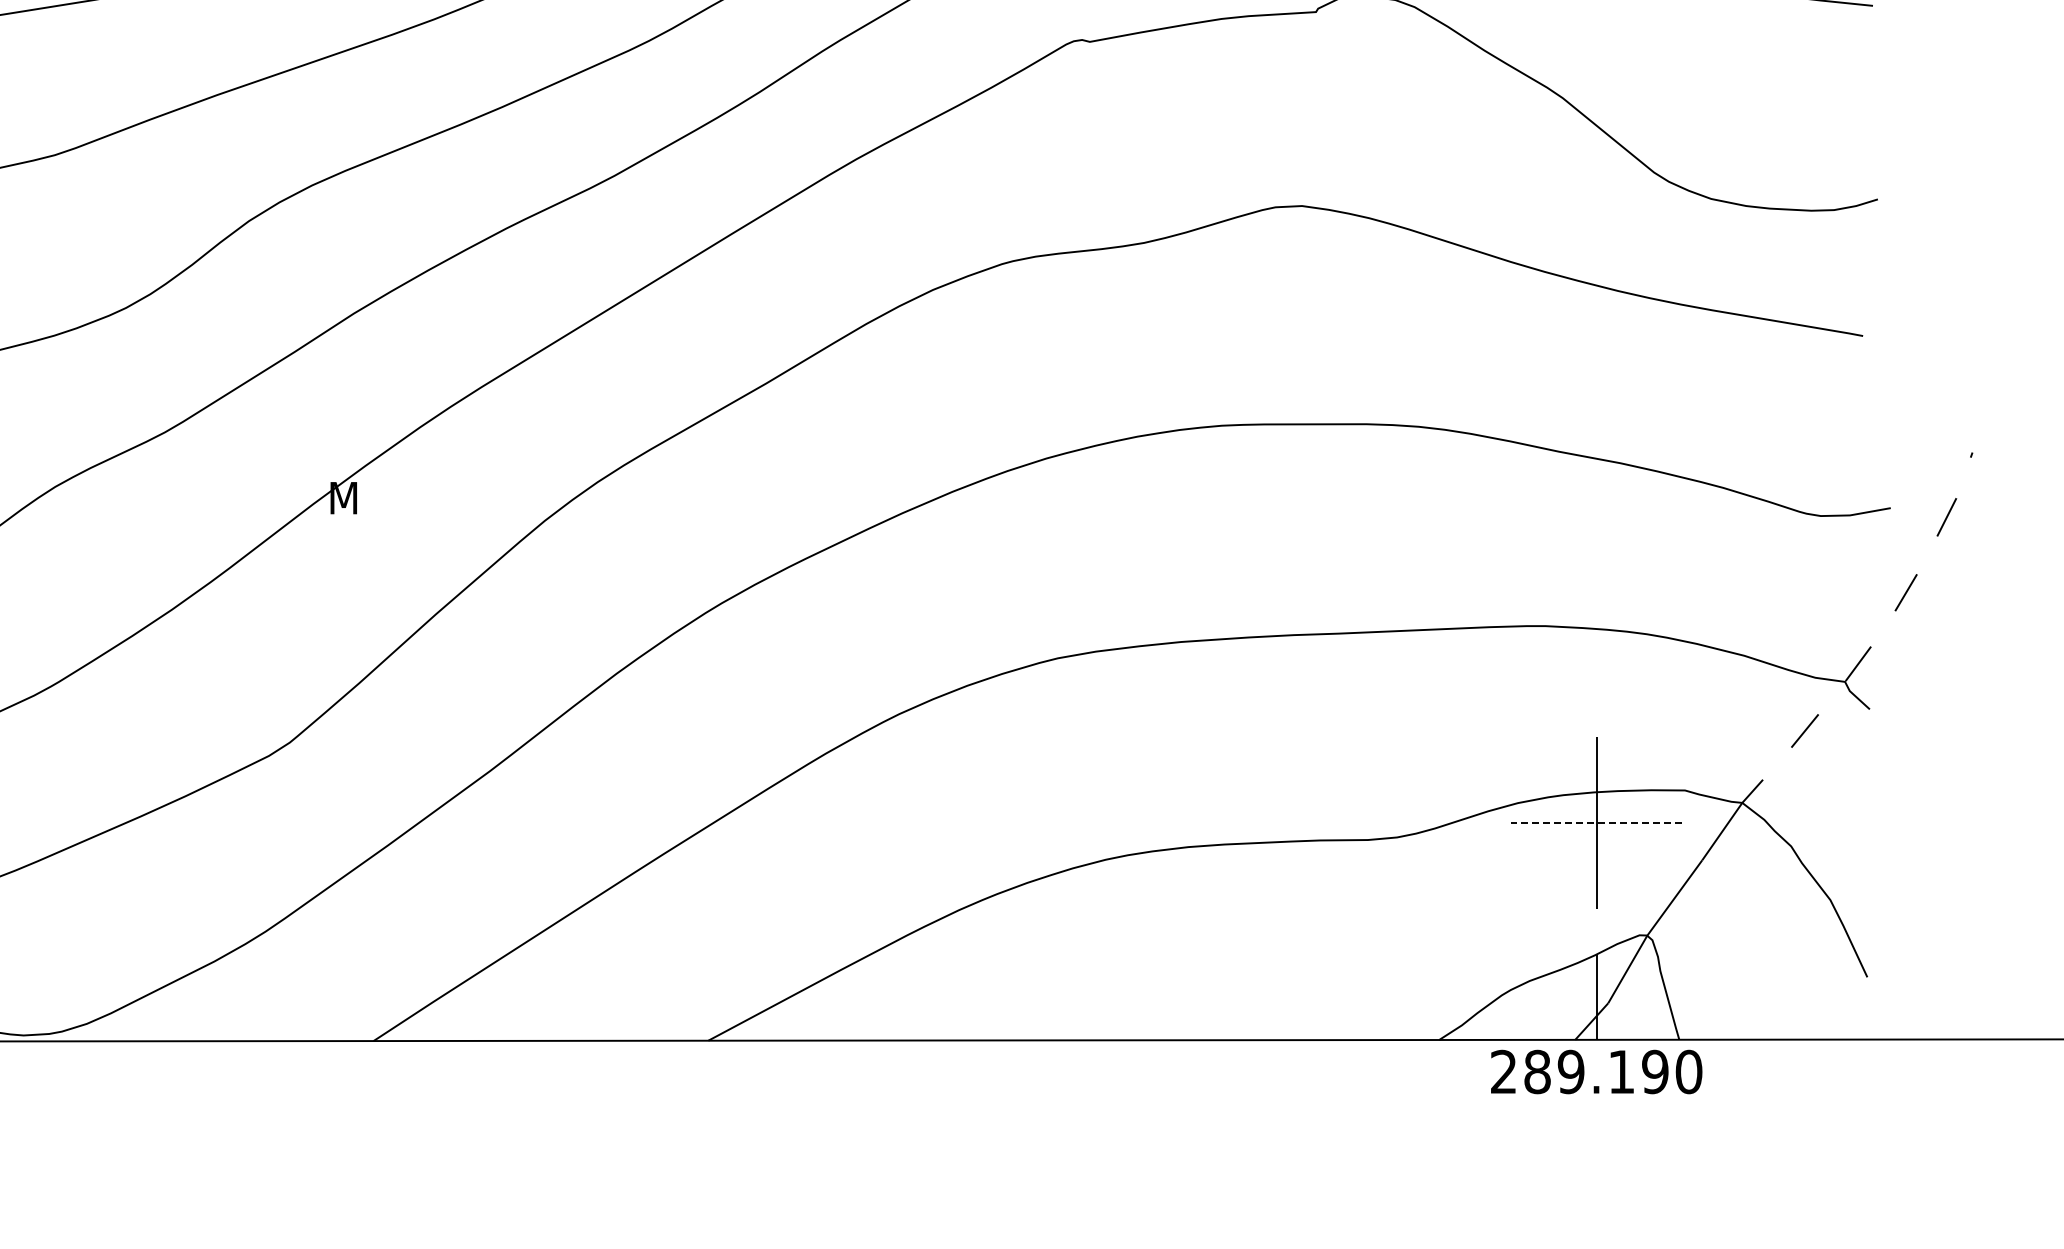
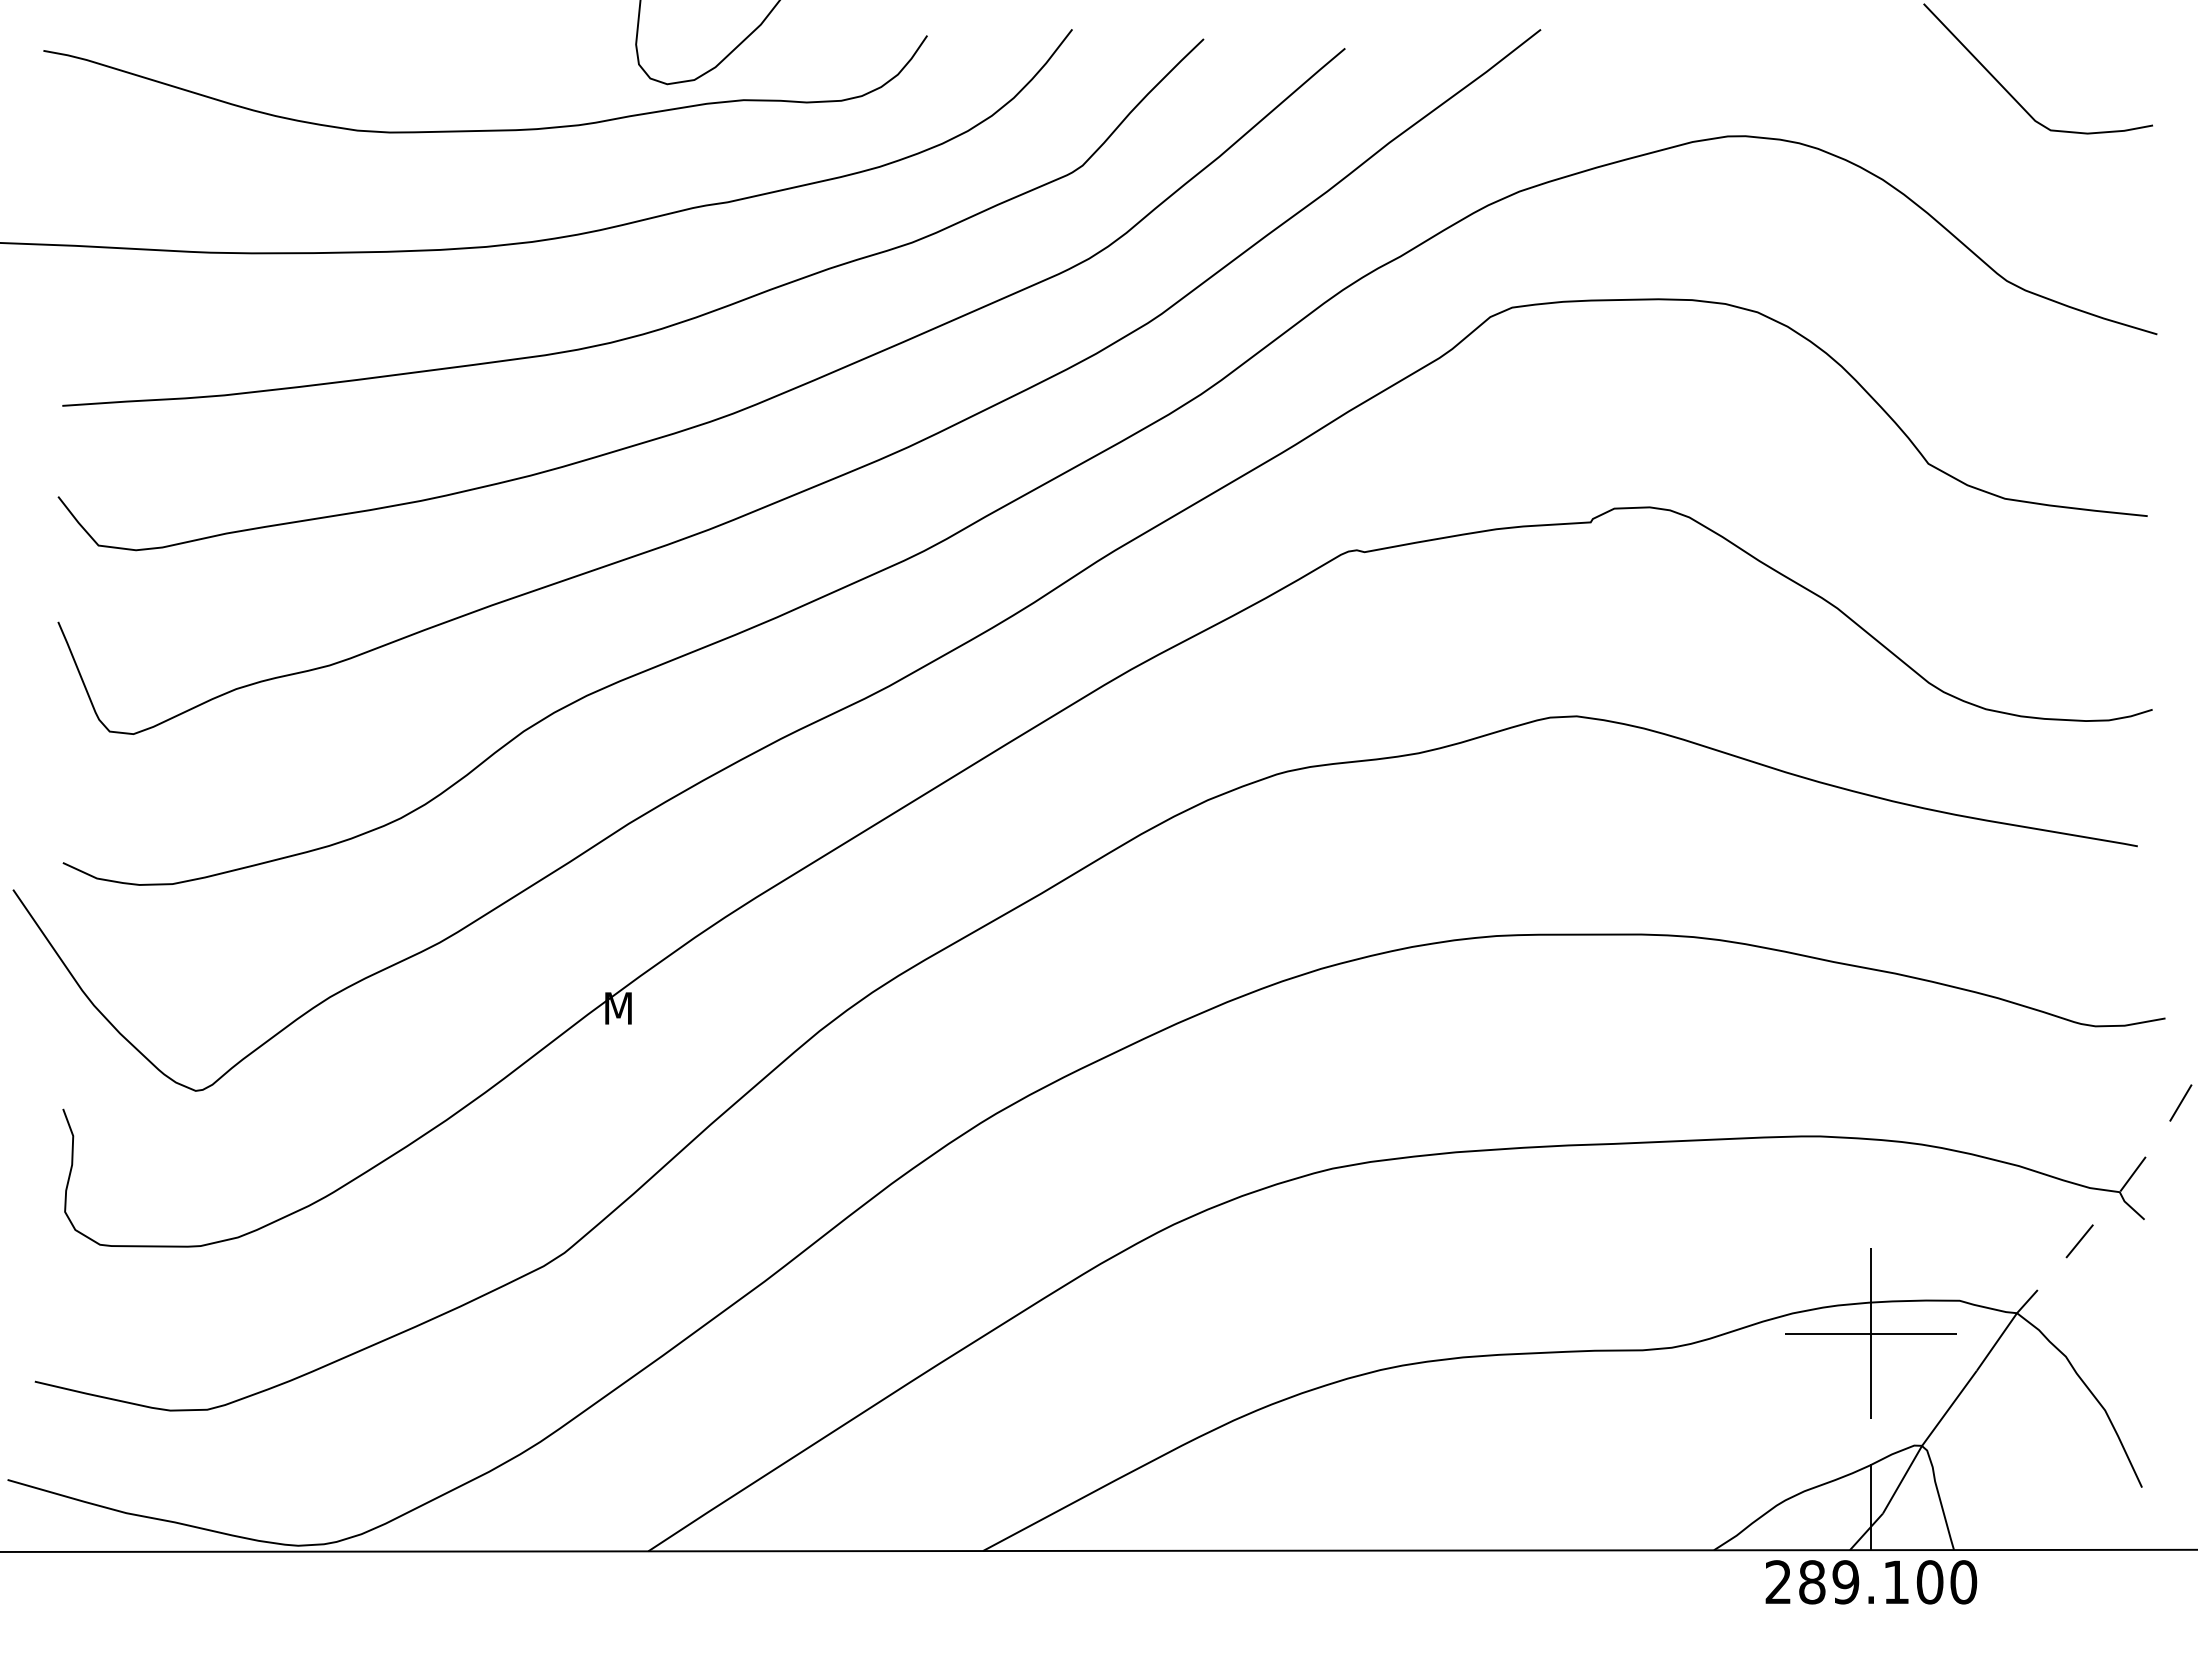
line: (1596, 823) -> (1871, 1333), dashed -> solid
text: (1654, 1072) -> (1929, 1582), 289.190 -> 289.100

